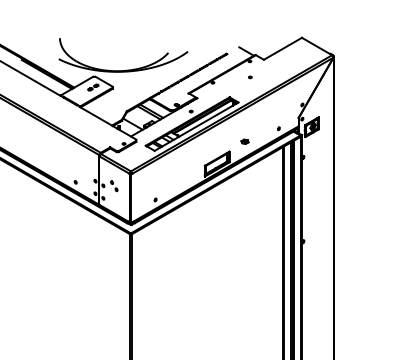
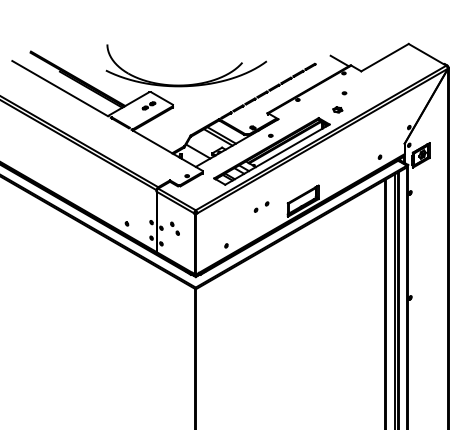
part: (244, 141) -> (337, 109), moved
part: (183, 168) -> (261, 206), added

